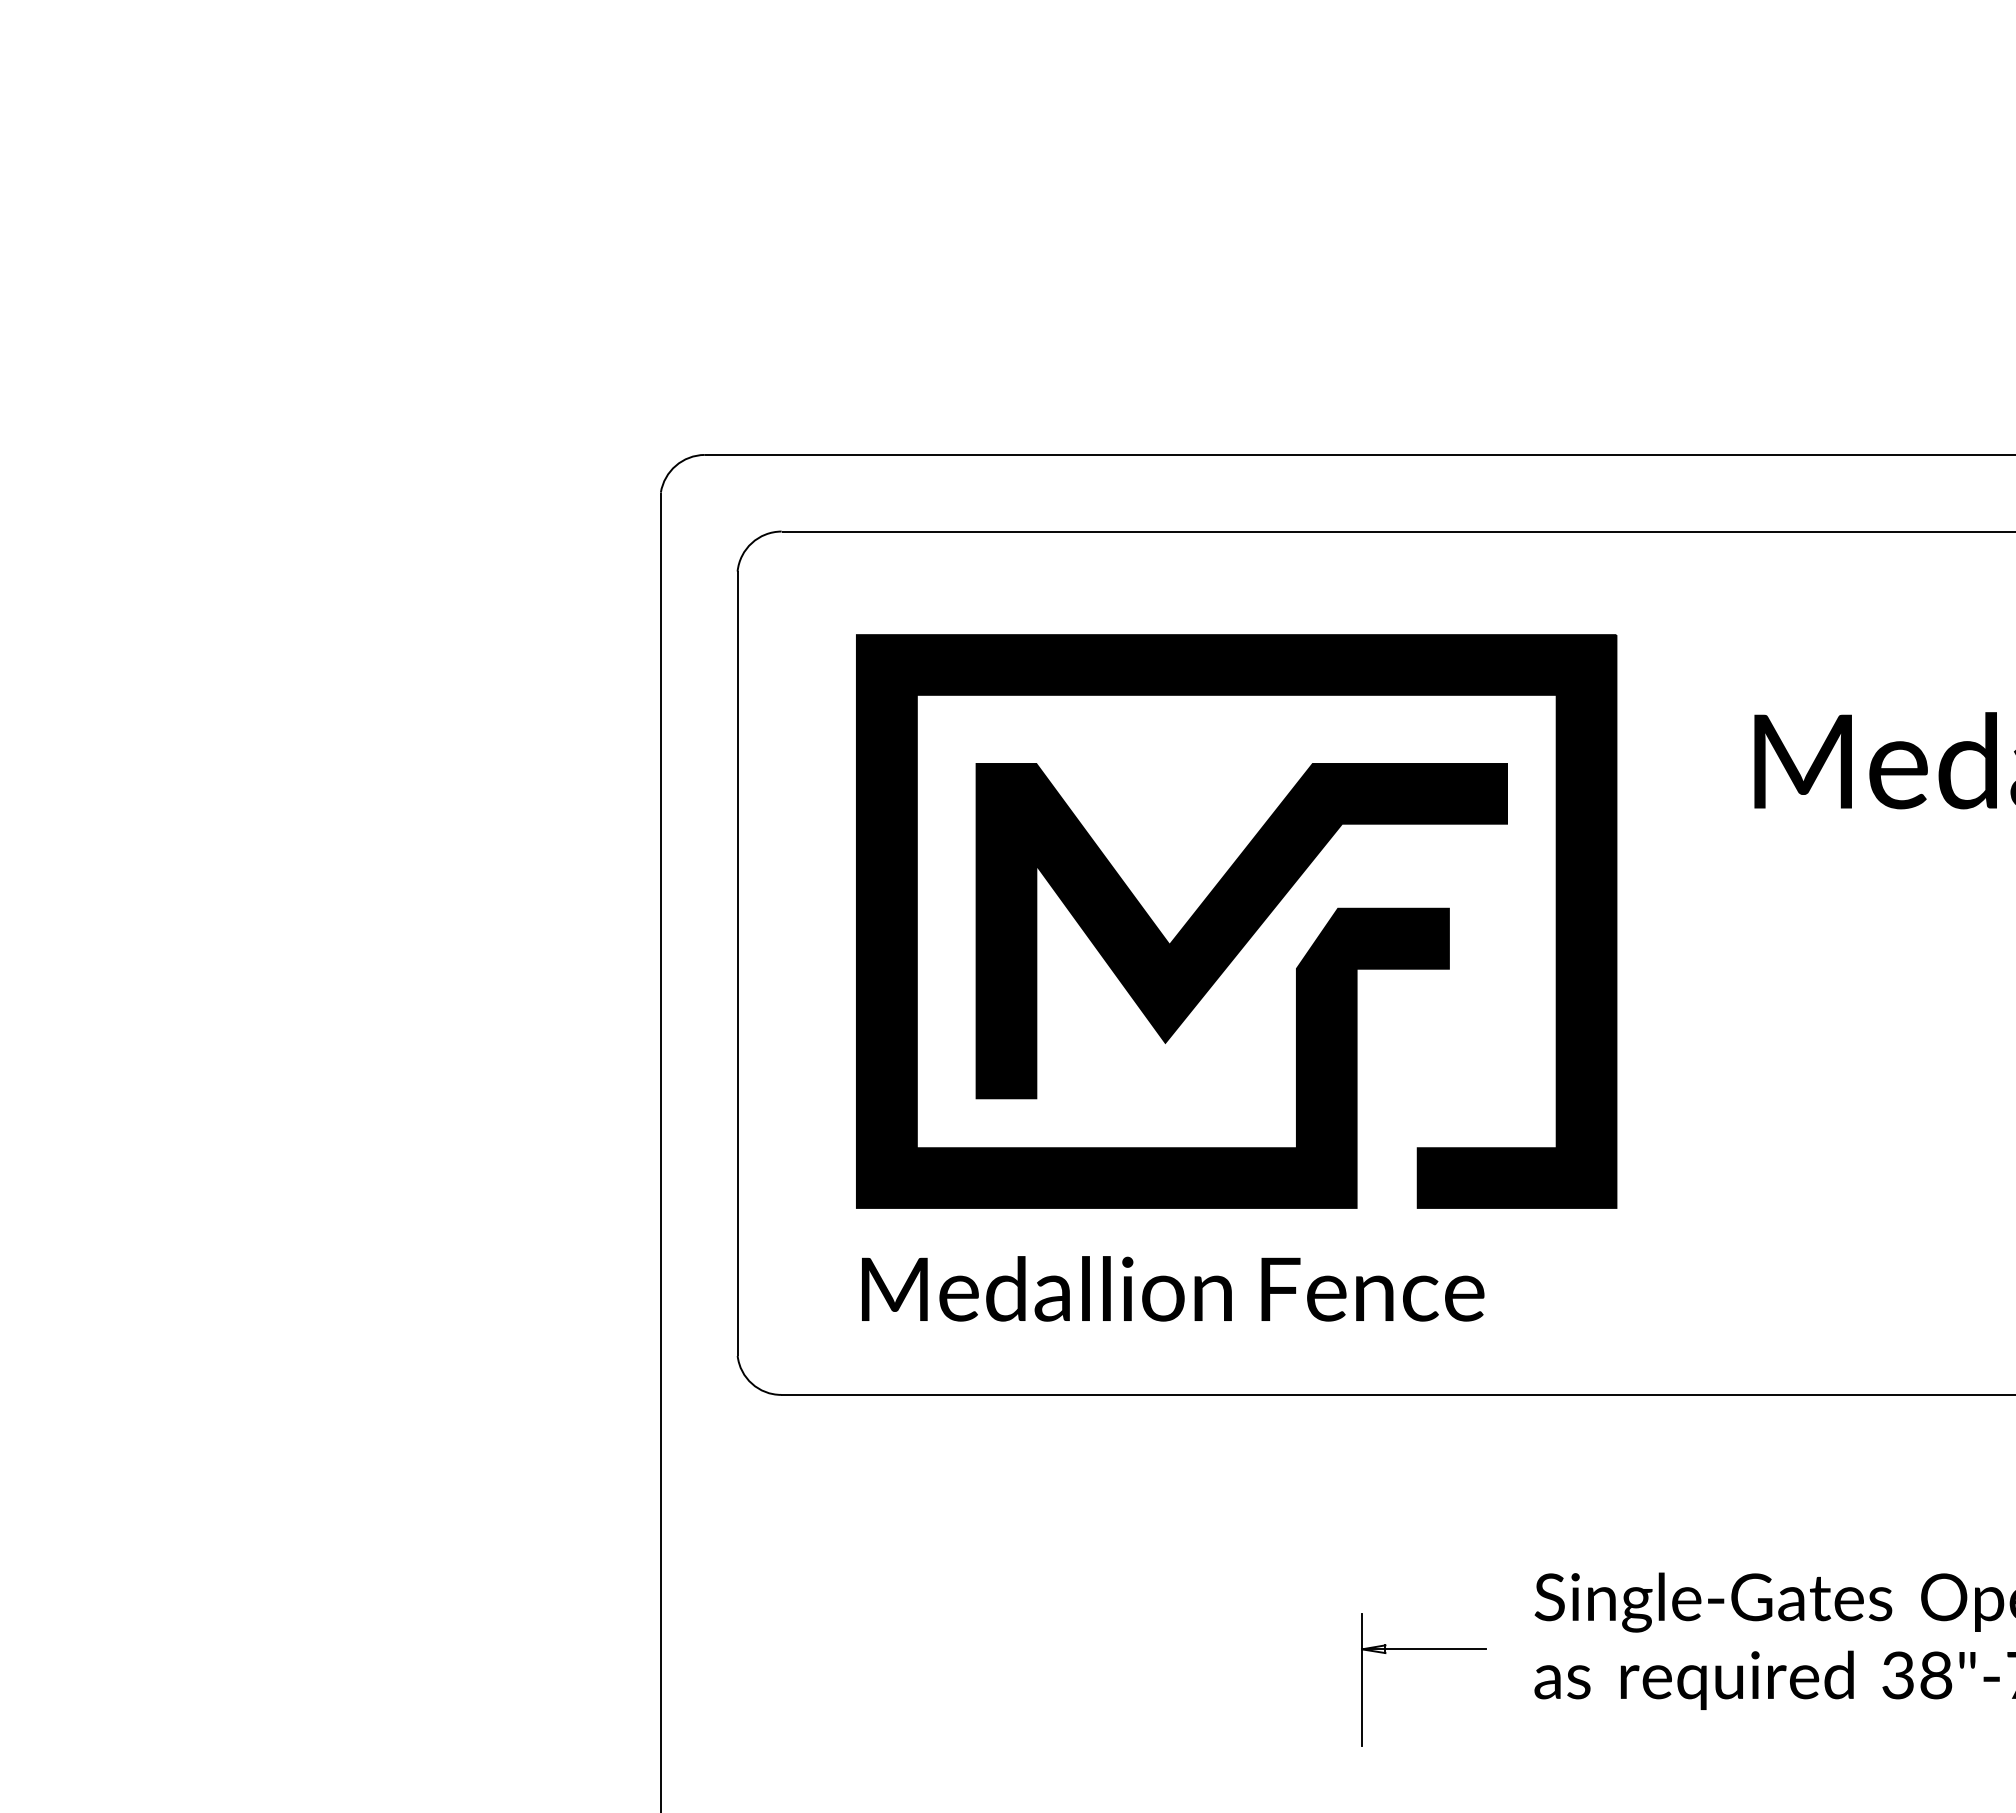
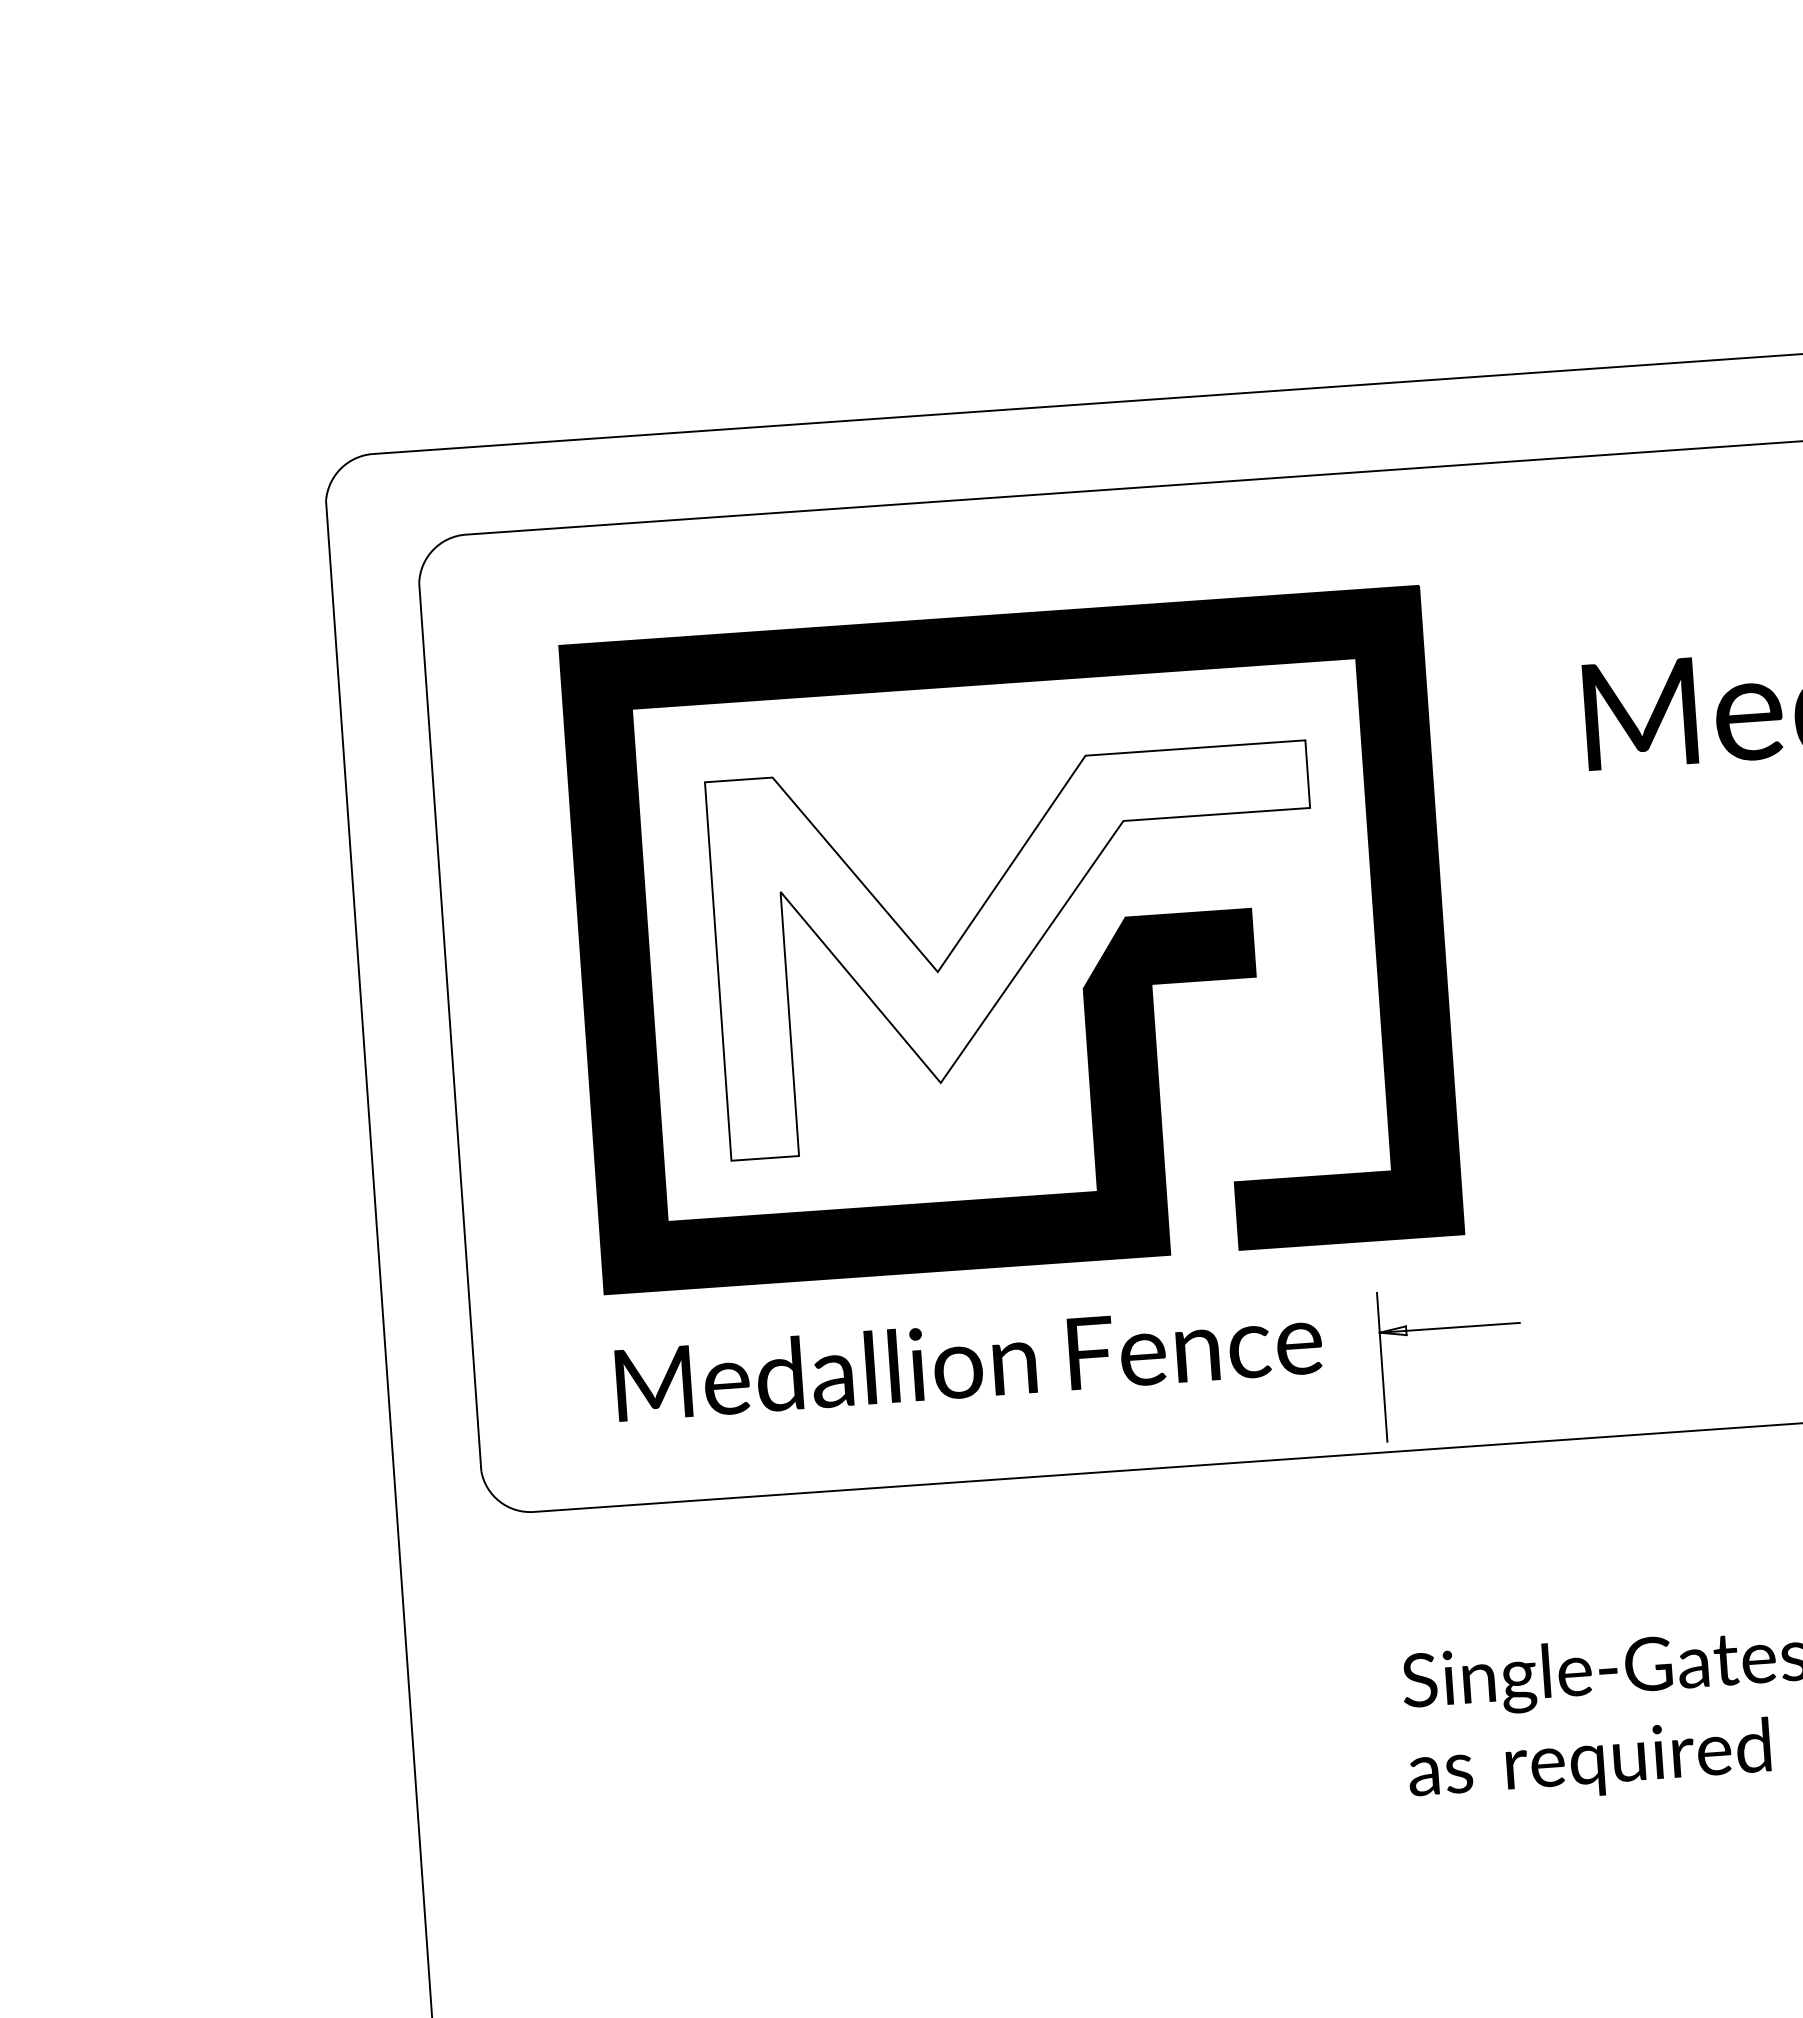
fill: (1241, 930) -> (1018, 949), removed
part: (1423, 1649) -> (1449, 1328), moved

